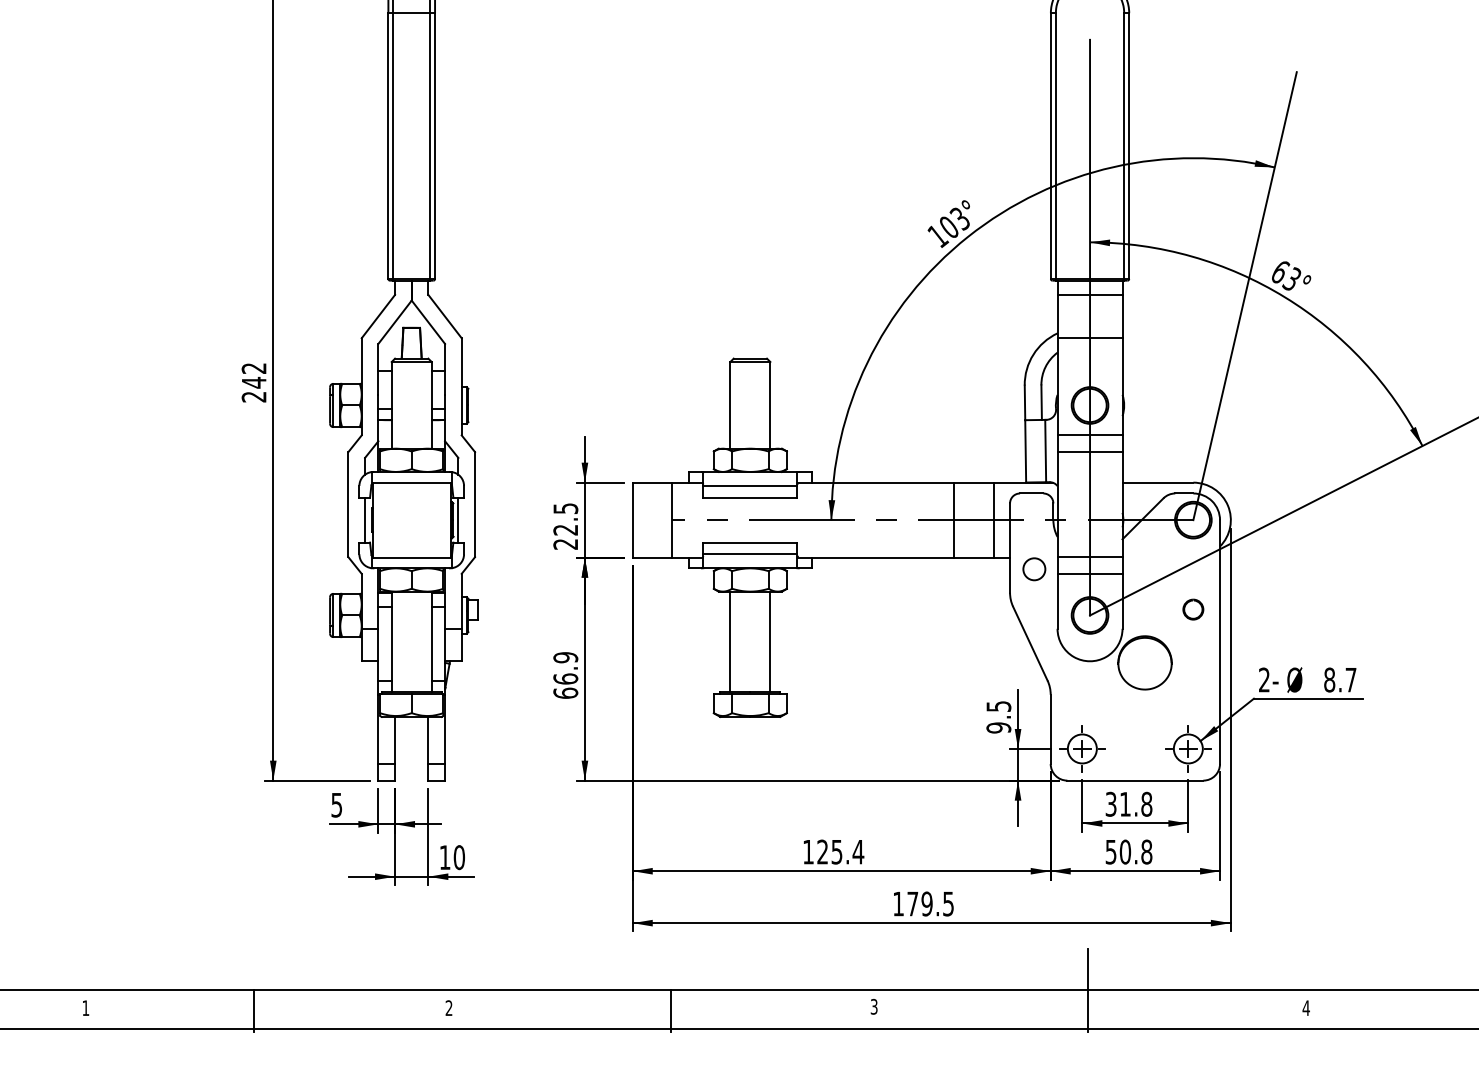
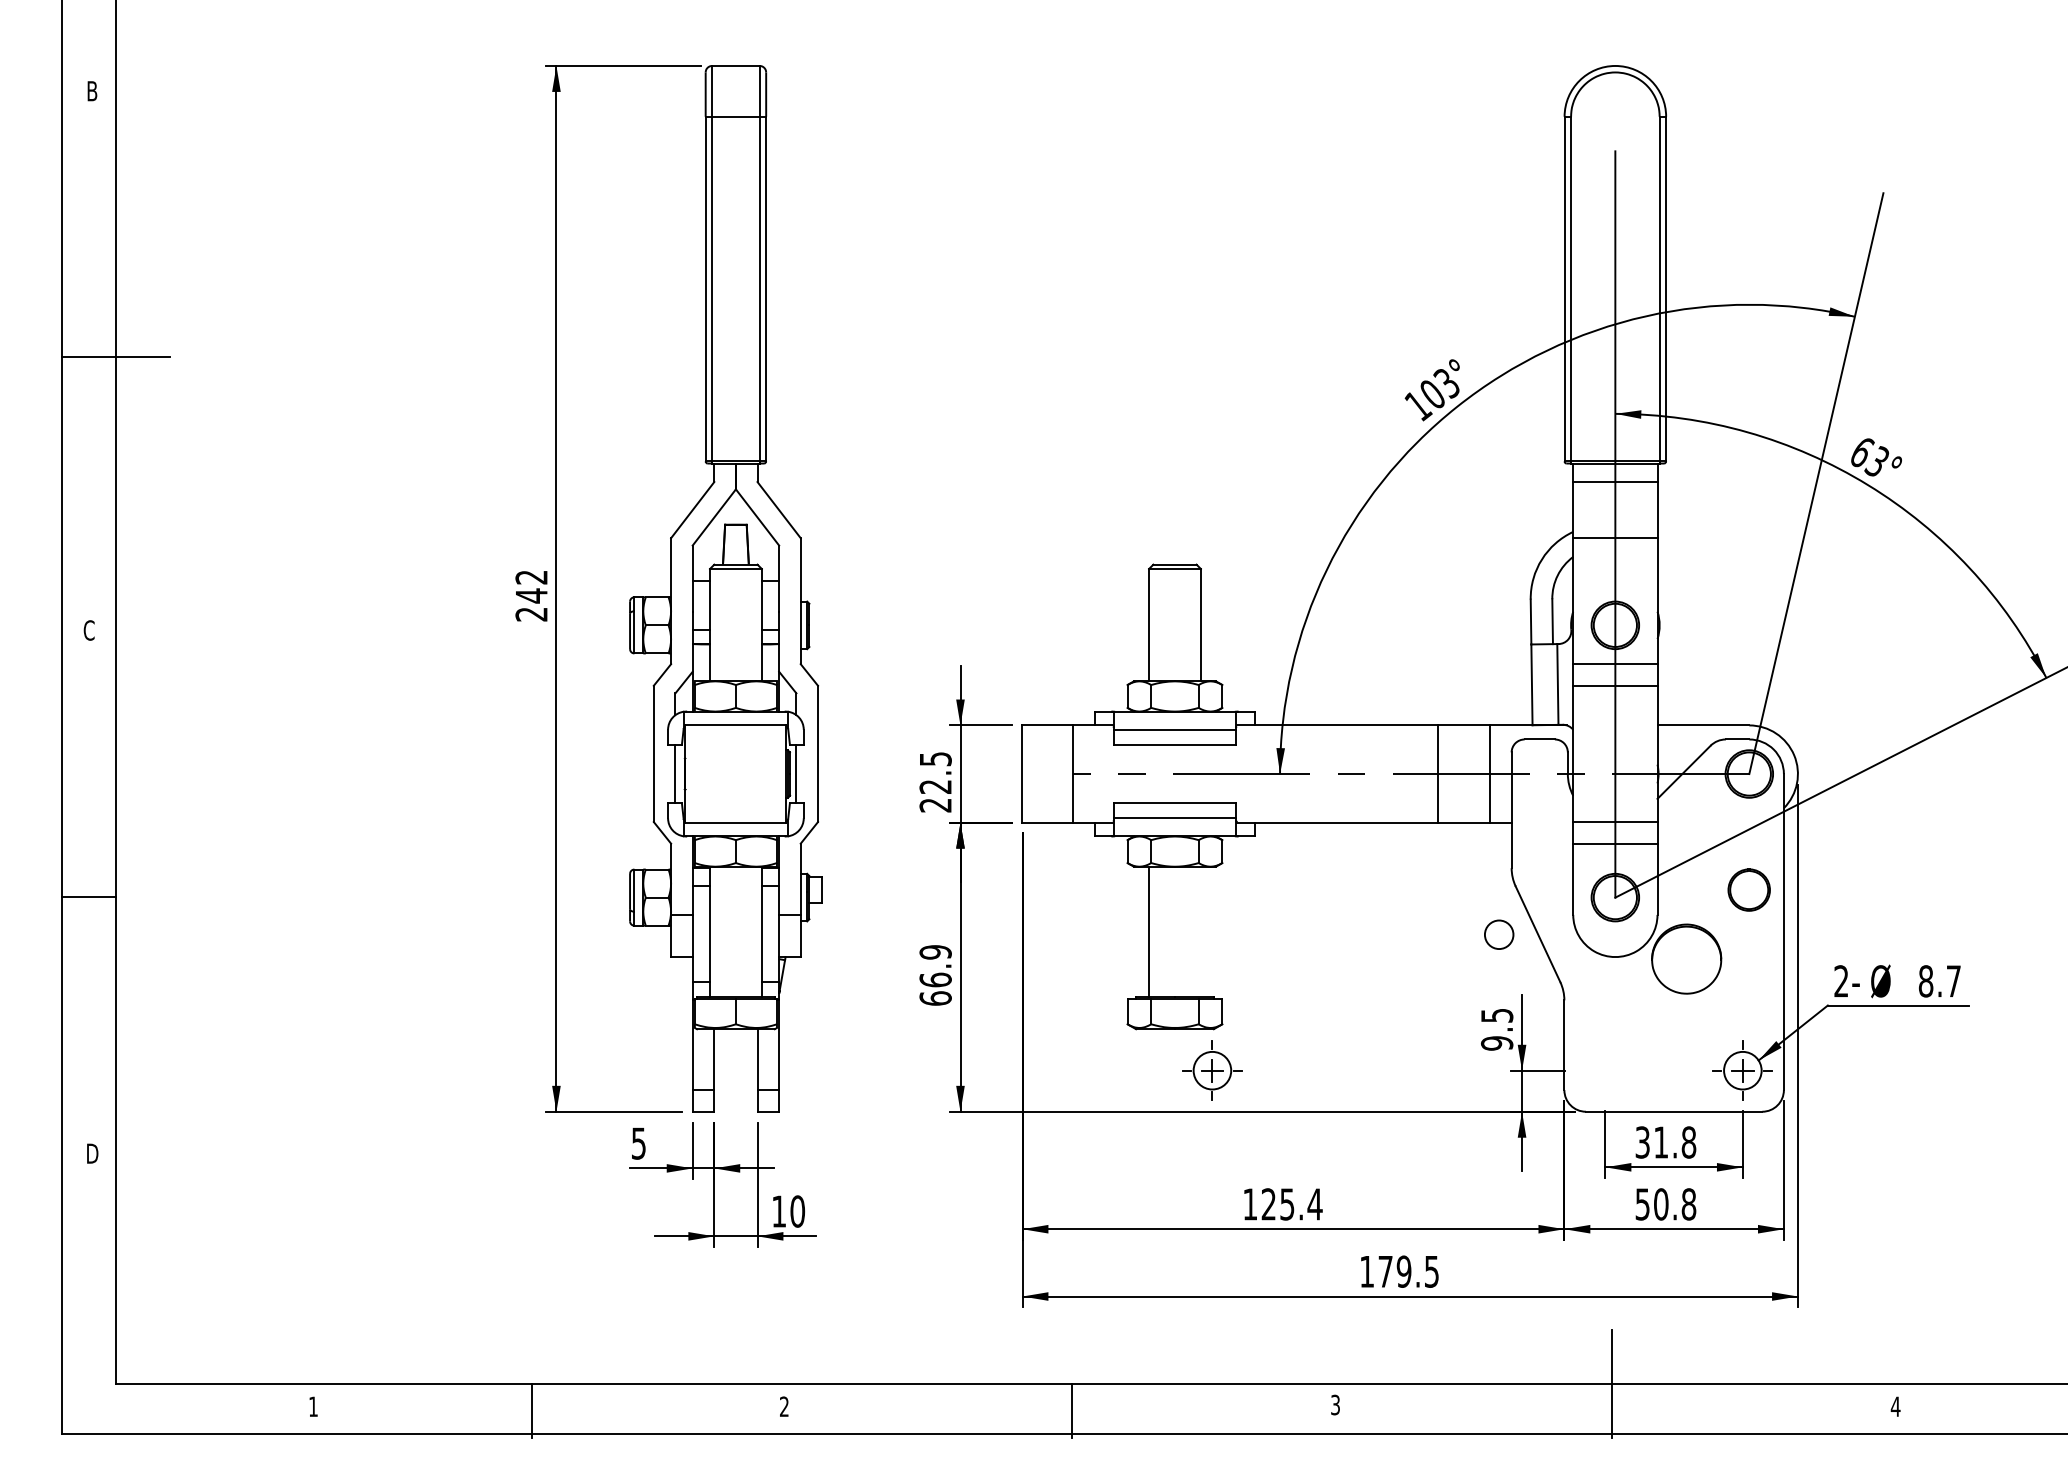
circle: (1034, 569) -> (1499, 934), moved
part: (1193, 609) -> (1749, 889), size x1.6
line: (770, 641) -> (1200, 931), removed
part: (1082, 748) -> (1212, 1070), moved

